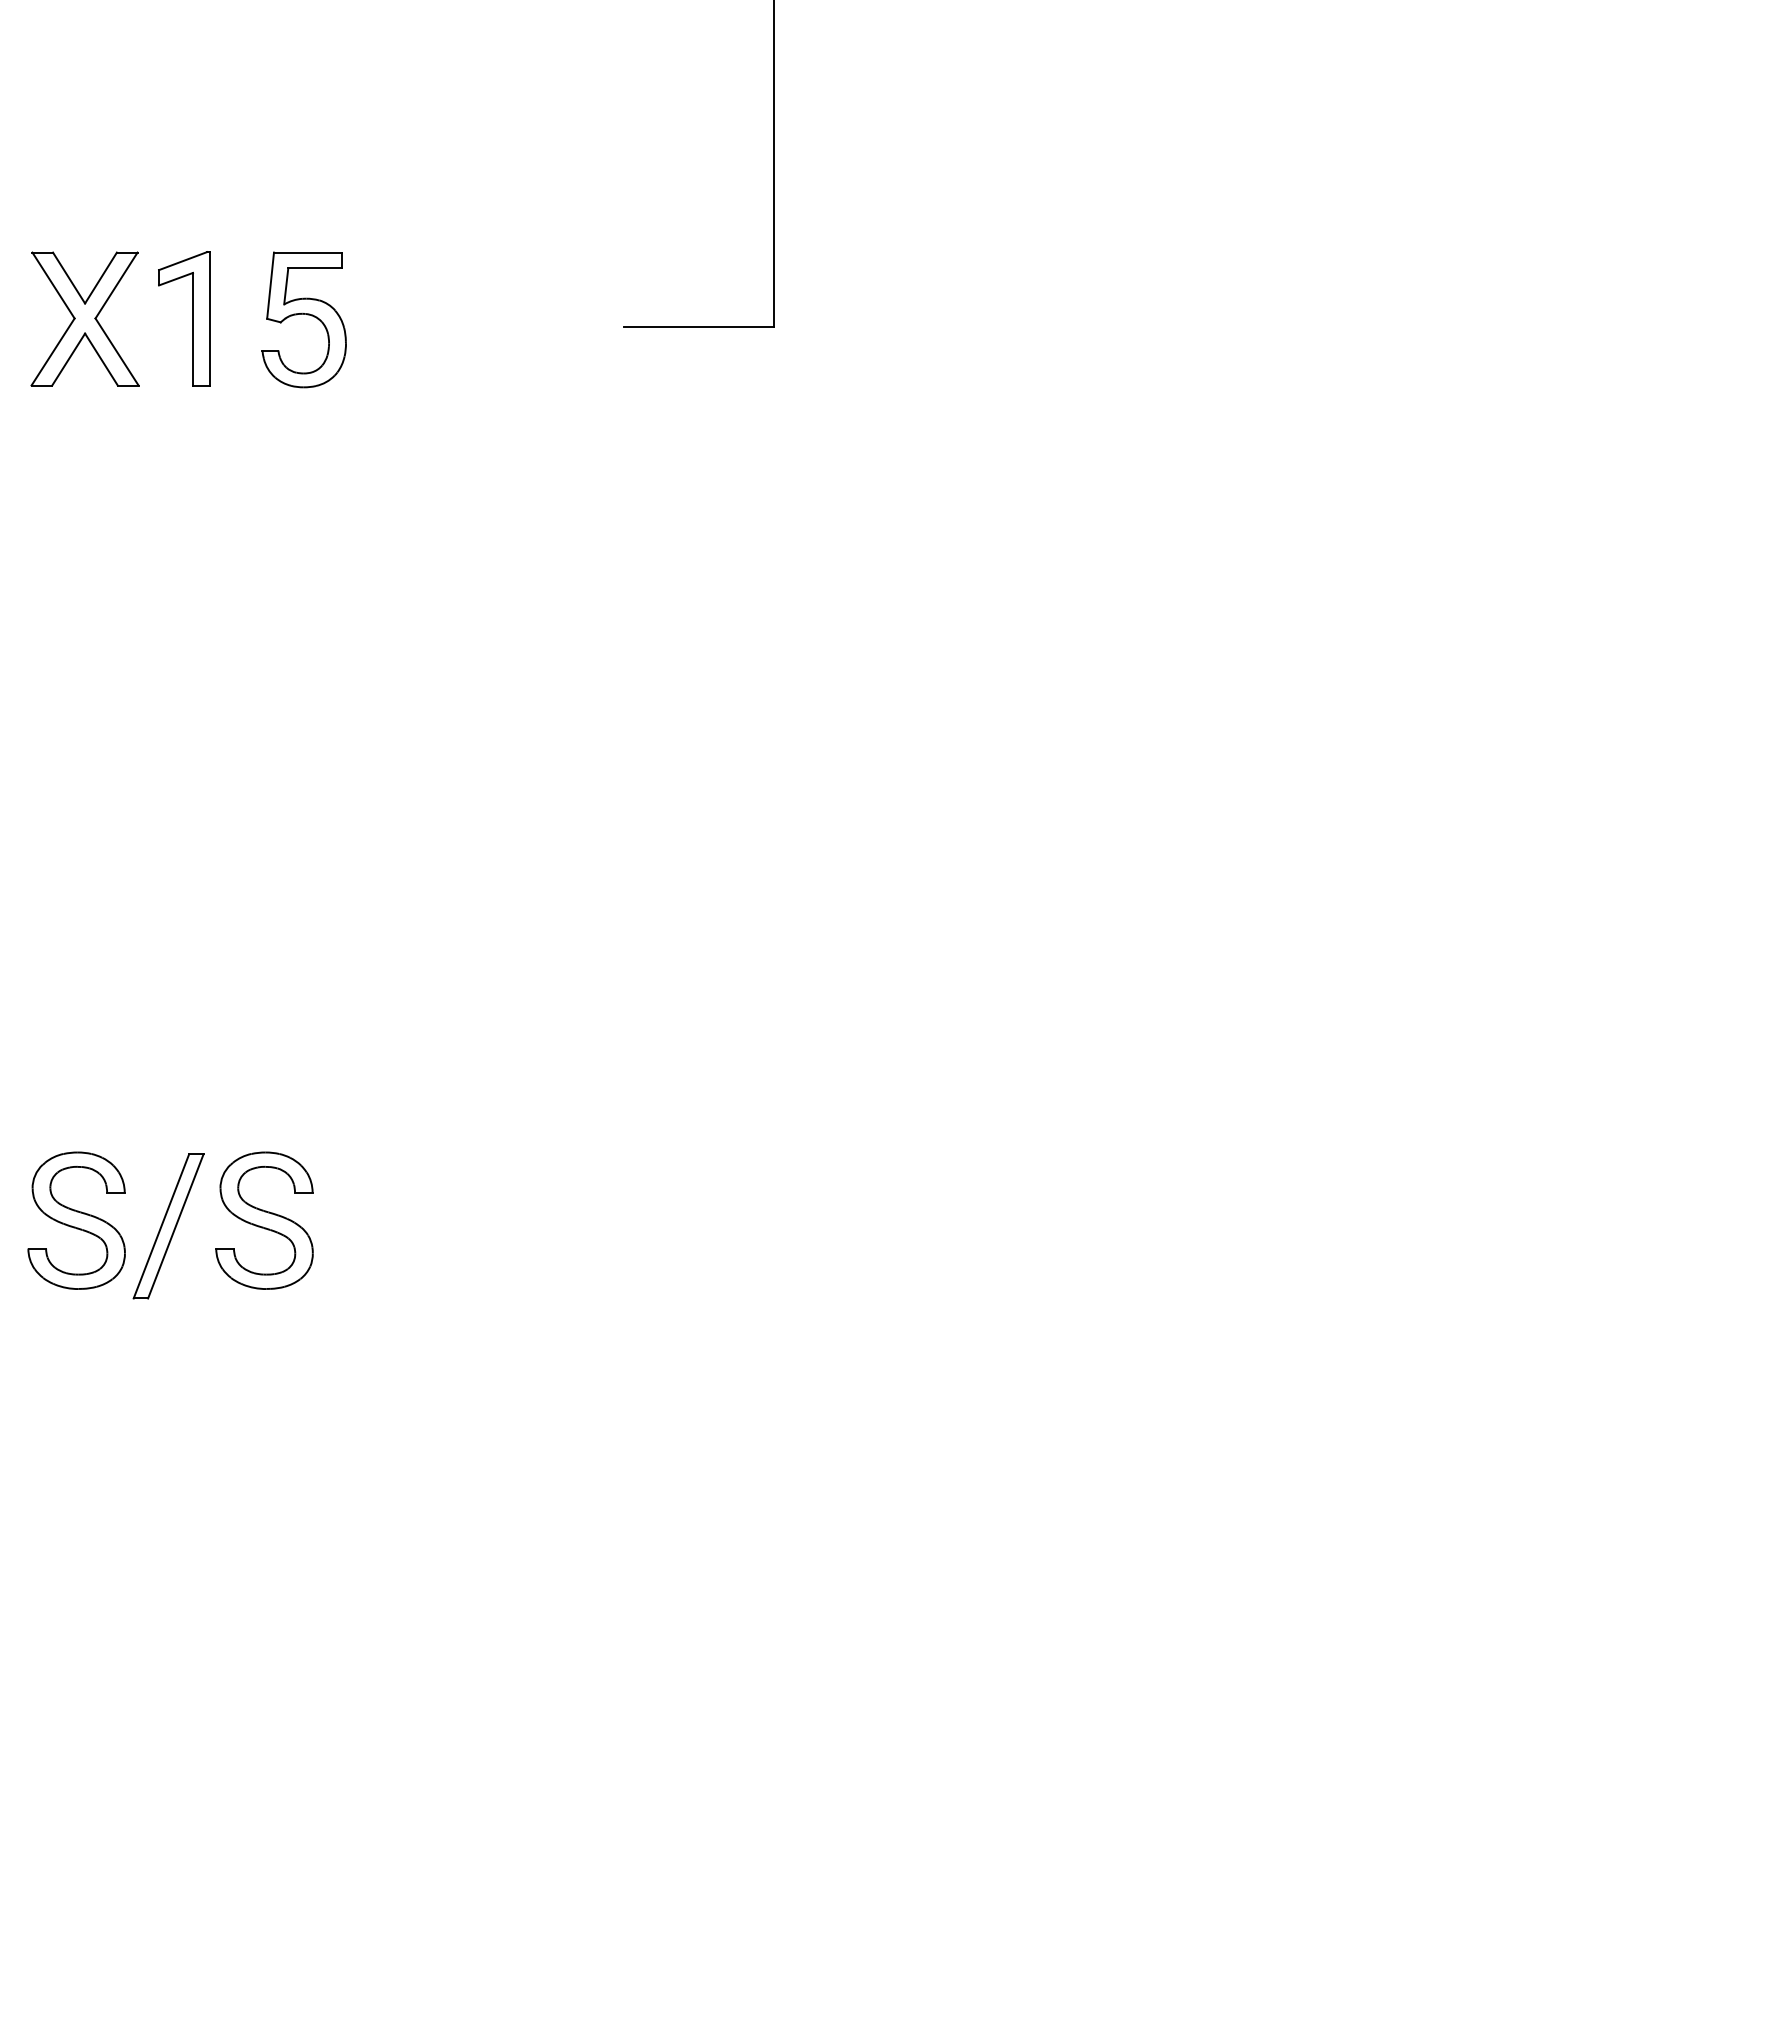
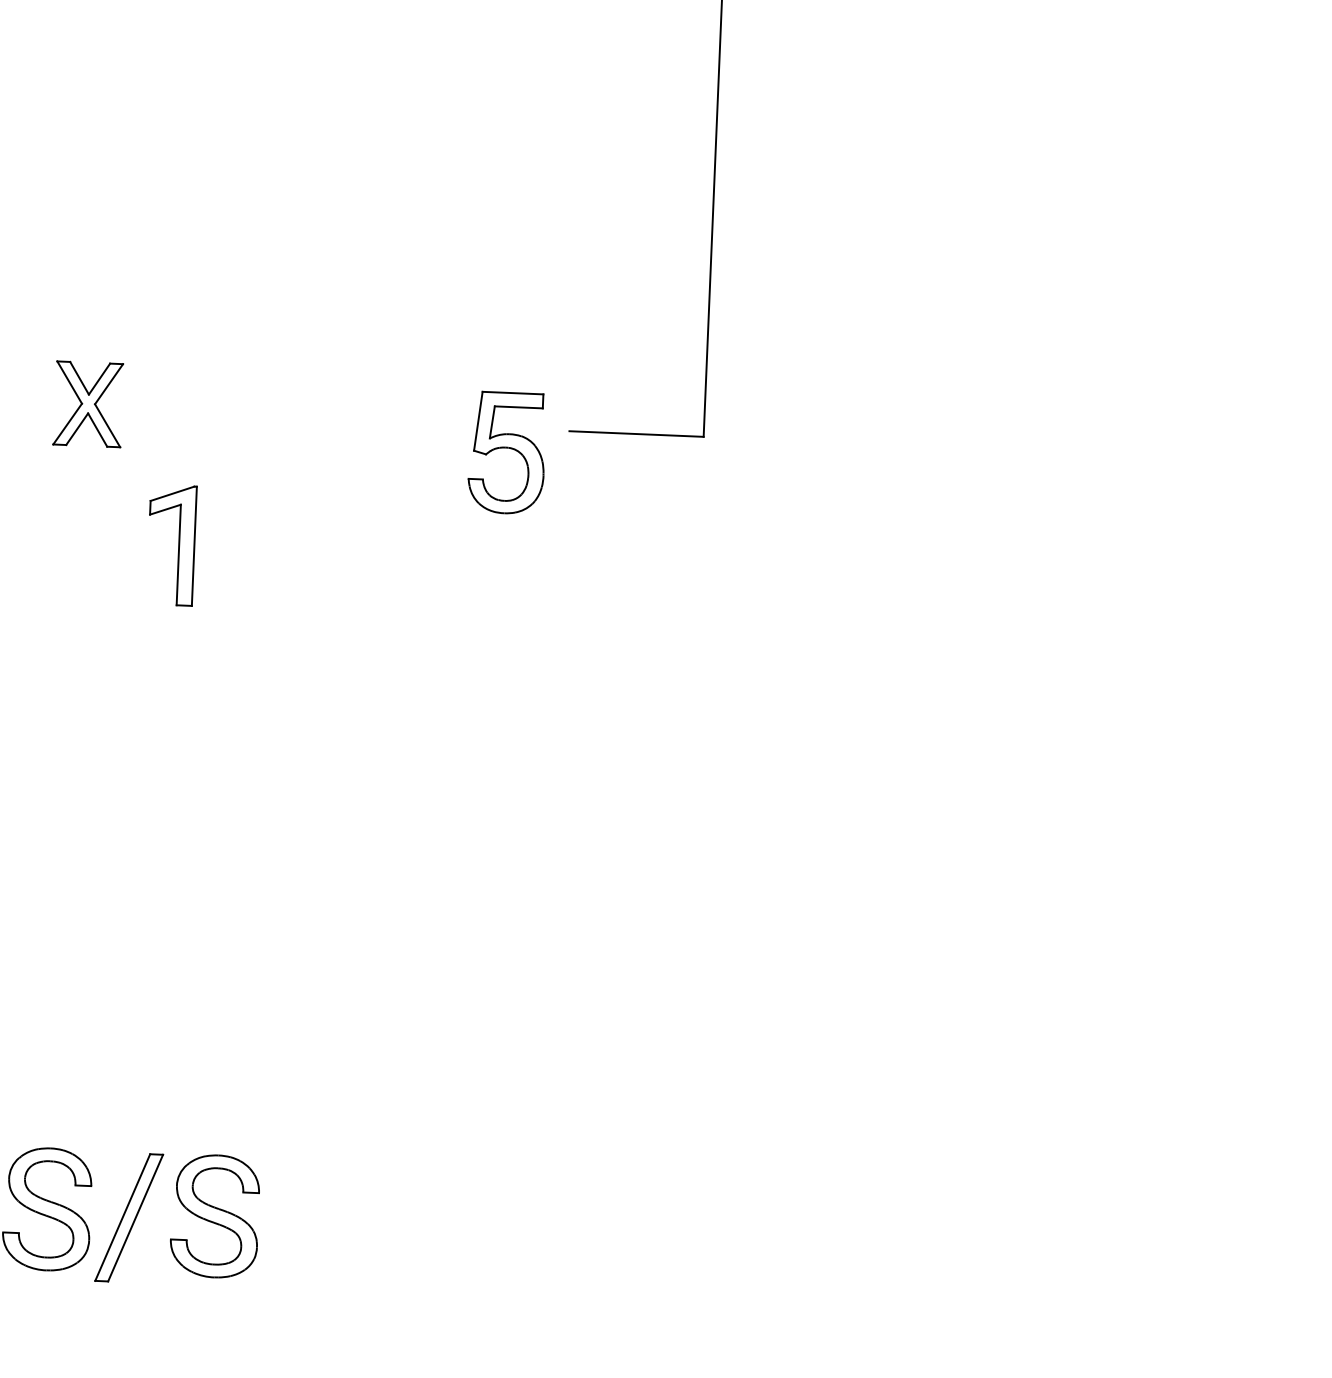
part: (84, 318) -> (88, 403), size x0.7
part: (192, 318) -> (178, 545), moved
part: (303, 319) -> (506, 452), moved

